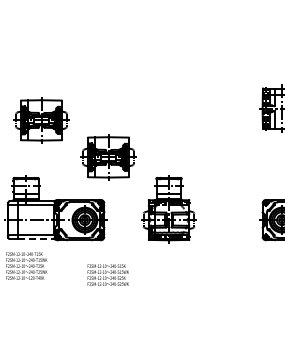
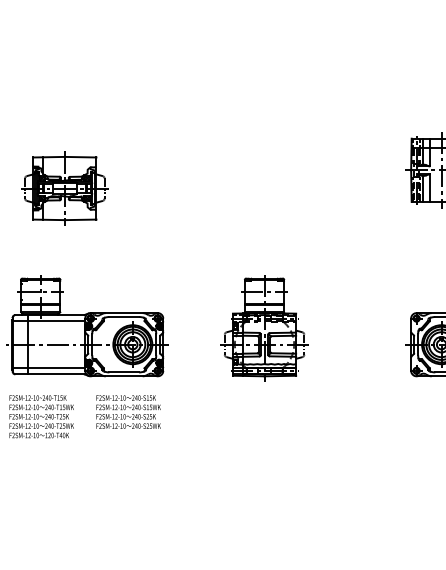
part: (108, 157) -> (169, 246), removed
line: (36, 239) -> (56, 375), dashed -> solid
text: (107, 274) -> (127, 411), moved

